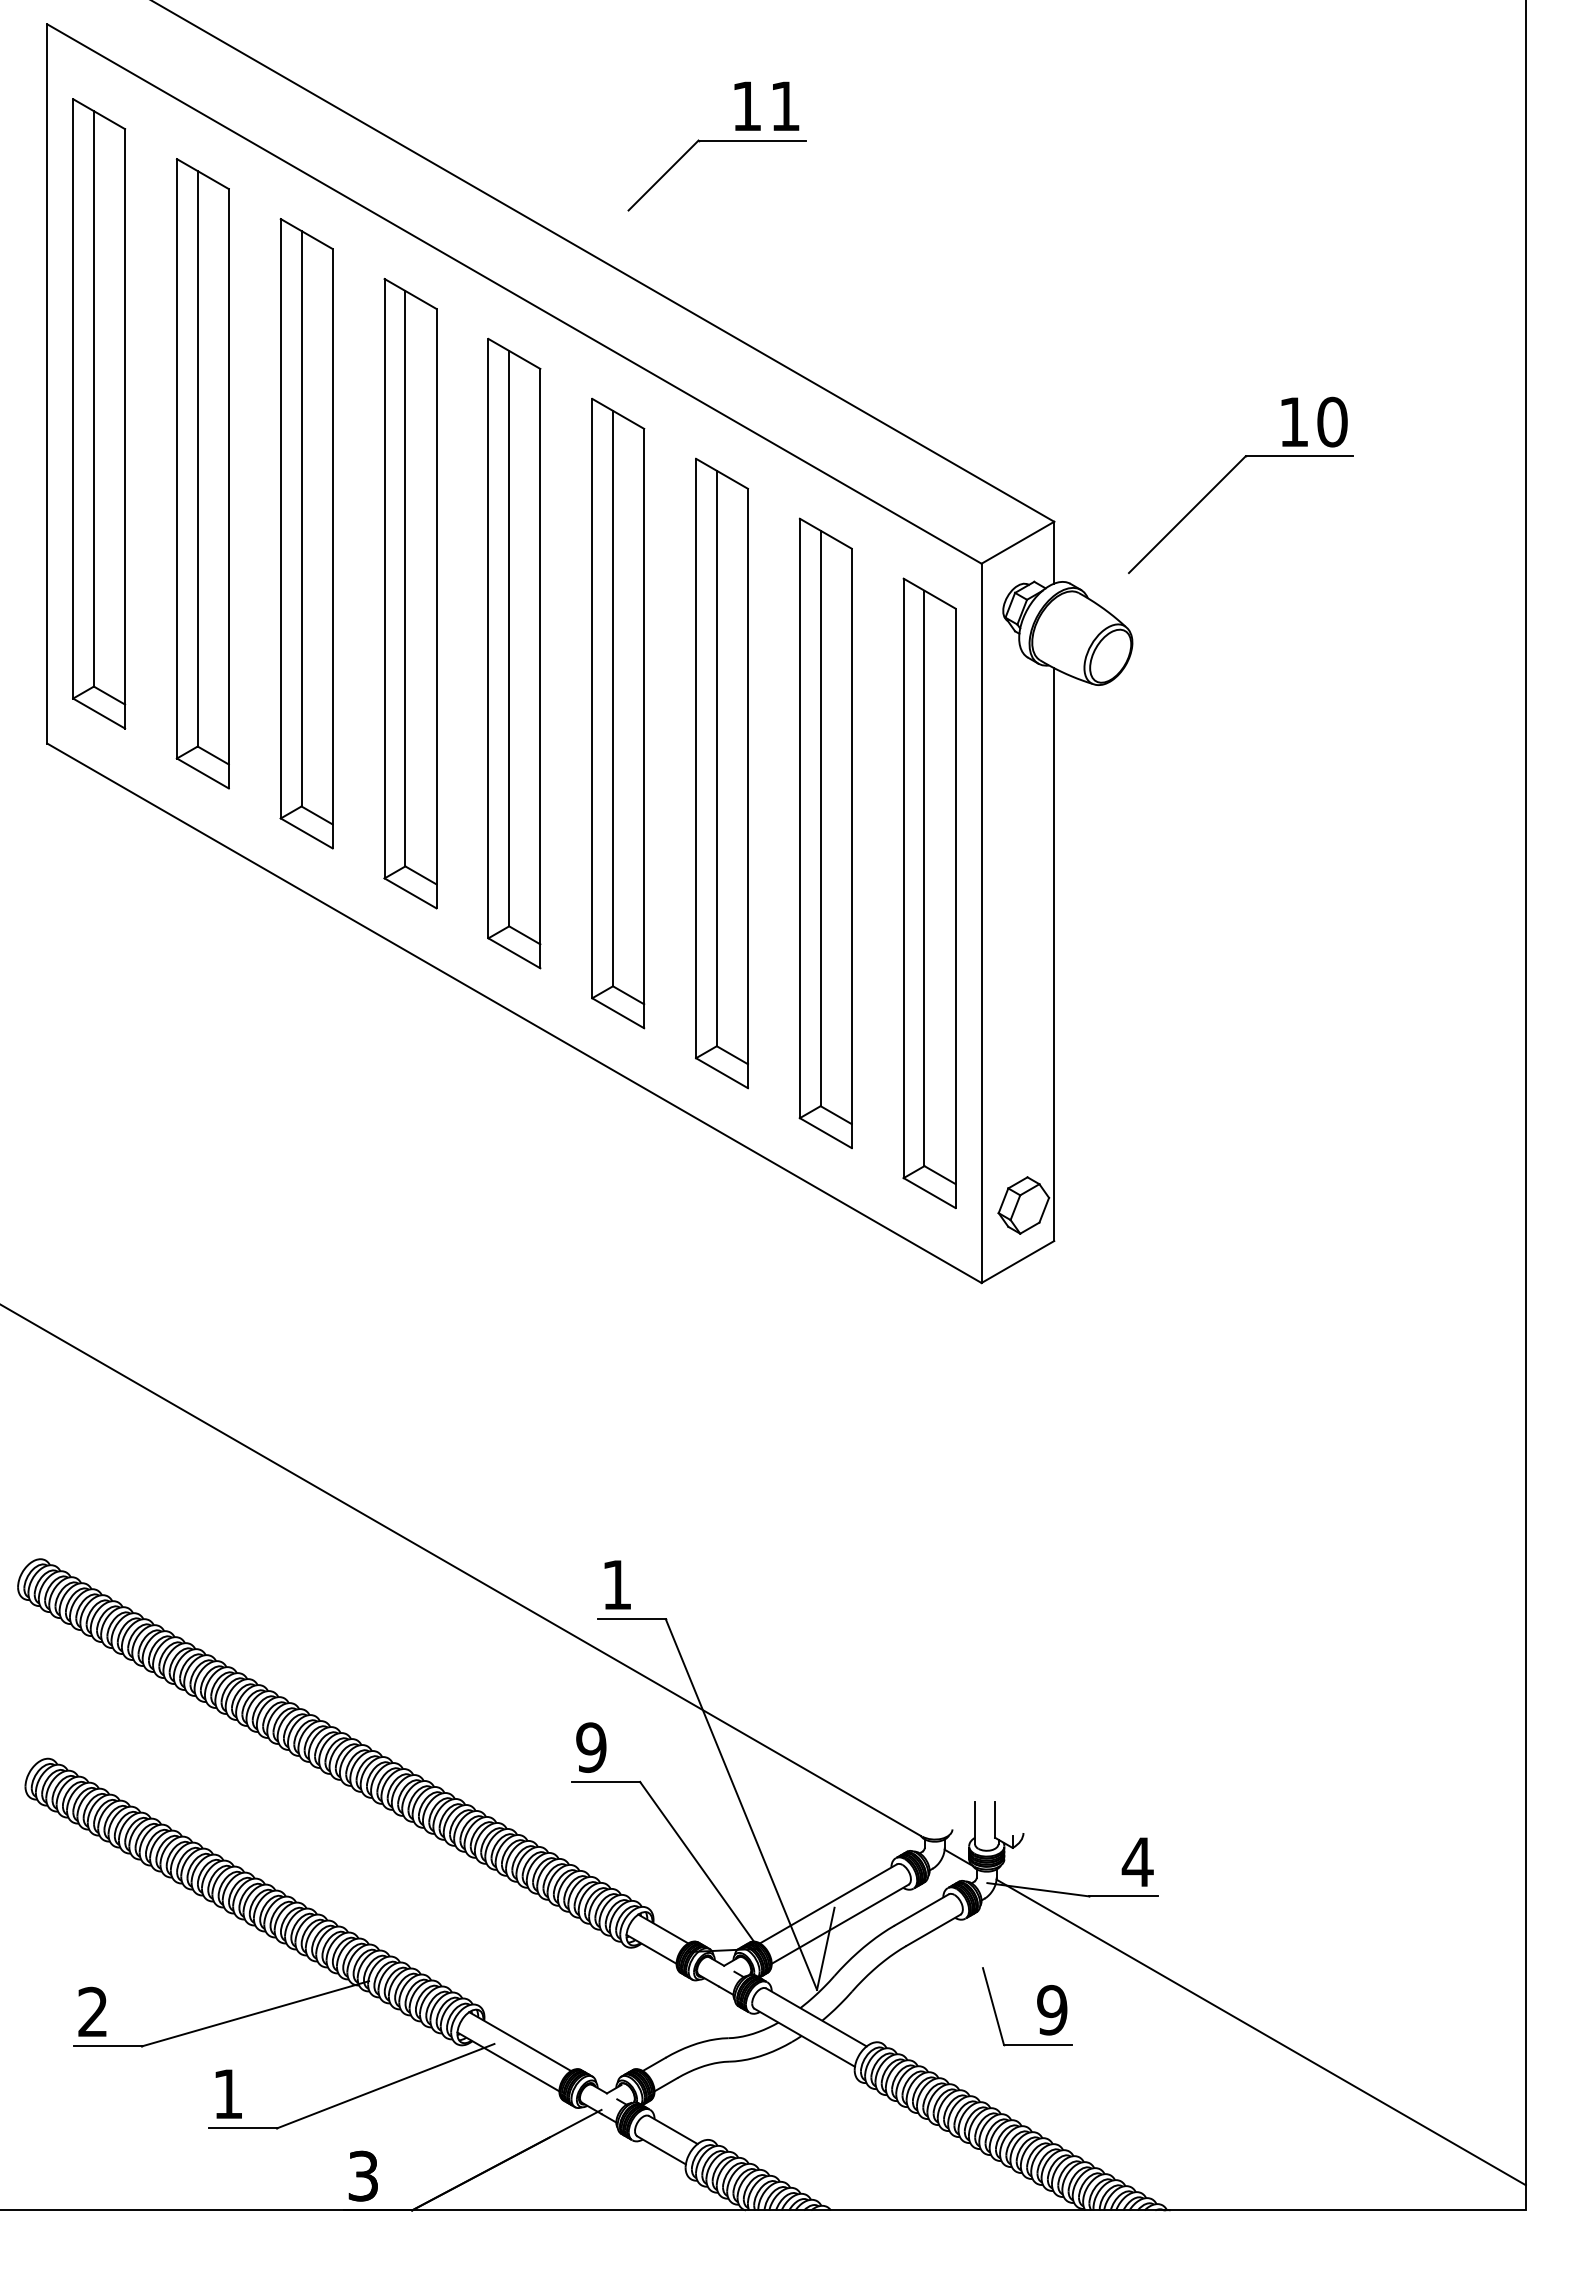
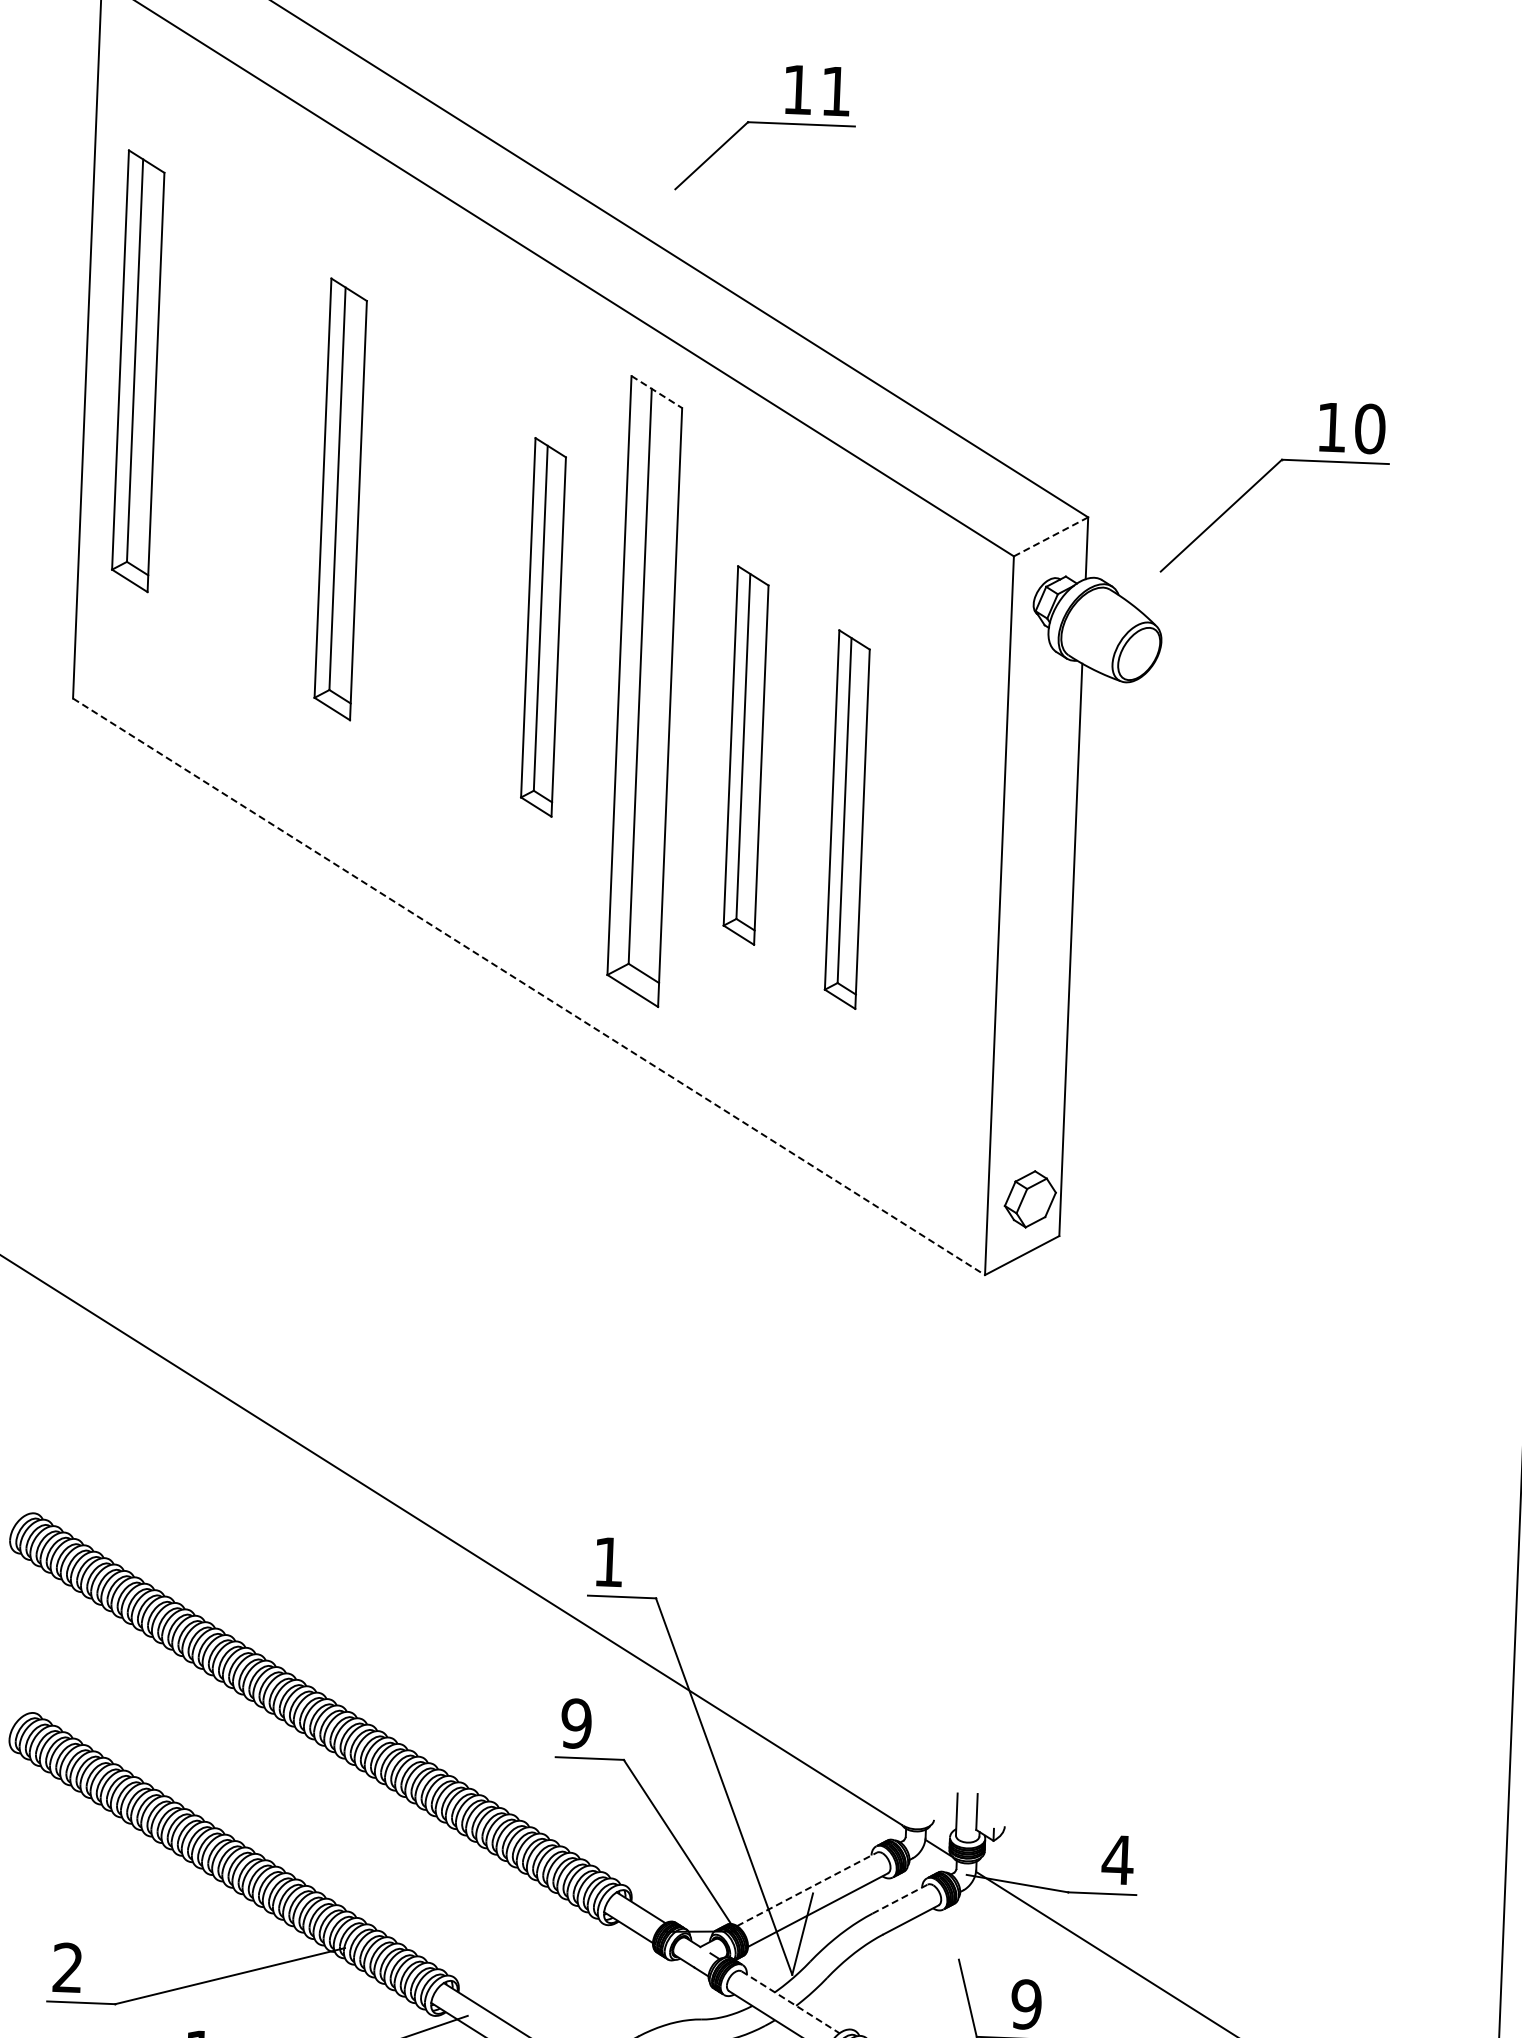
part: (99, 413) -> (138, 370), size x0.7
line: (618, 413) -> (657, 391), solid -> dashed
part: (202, 473) -> (239, 434), removed
part: (306, 533) -> (340, 499), size x0.7
line: (1017, 542) -> (1050, 536), solid -> dashed
part: (410, 593) -> (442, 563), removed
part: (514, 653) -> (543, 627), size x0.6
part: (721, 773) -> (745, 755), size x0.6
part: (825, 833) -> (847, 819), size x0.6
part: (929, 893) -> (948, 883), removed
line: (514, 1013) -> (529, 987), solid -> dashed
line: (828, 1903) -> (807, 1888), solid -> dashed
line: (922, 1909) -> (900, 1898), solid -> dashed
line: (816, 2017) -> (790, 2002), solid -> dashed

